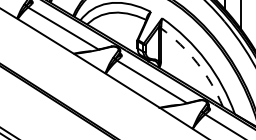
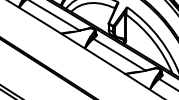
arc: (197, 63) -> (153, 40), dashed -> solid

